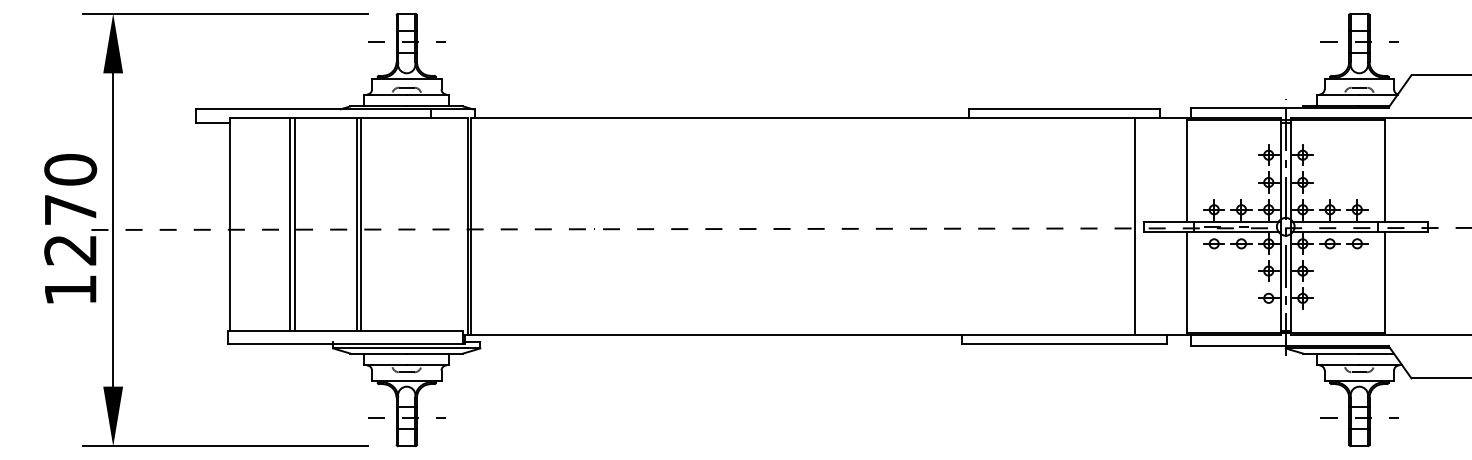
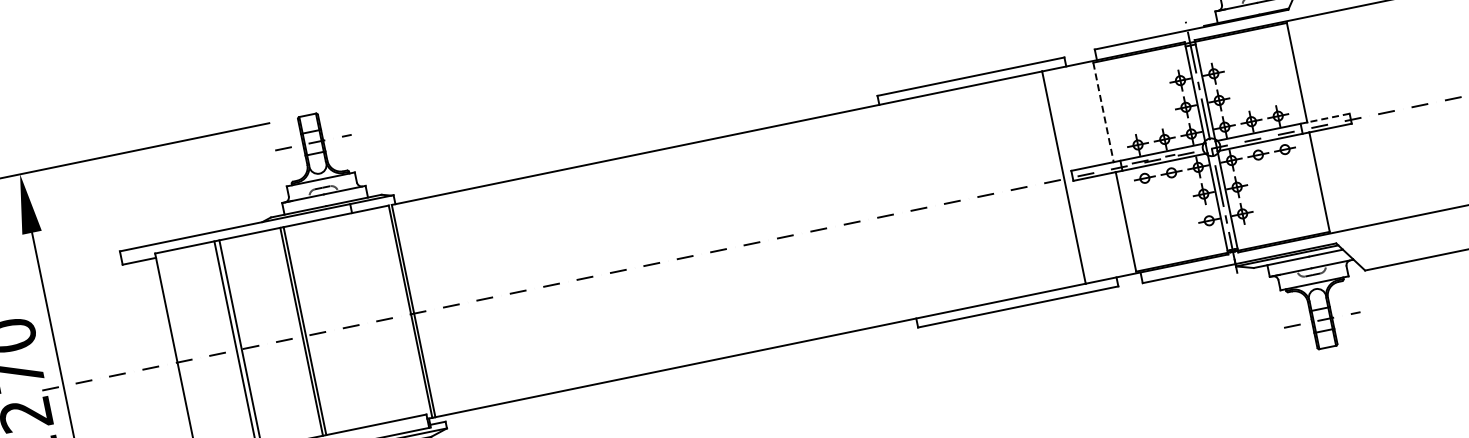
line: (1186, 170) -> (1102, 112), solid -> dashed
line: (1406, 221) -> (1328, 117), solid -> dashed

